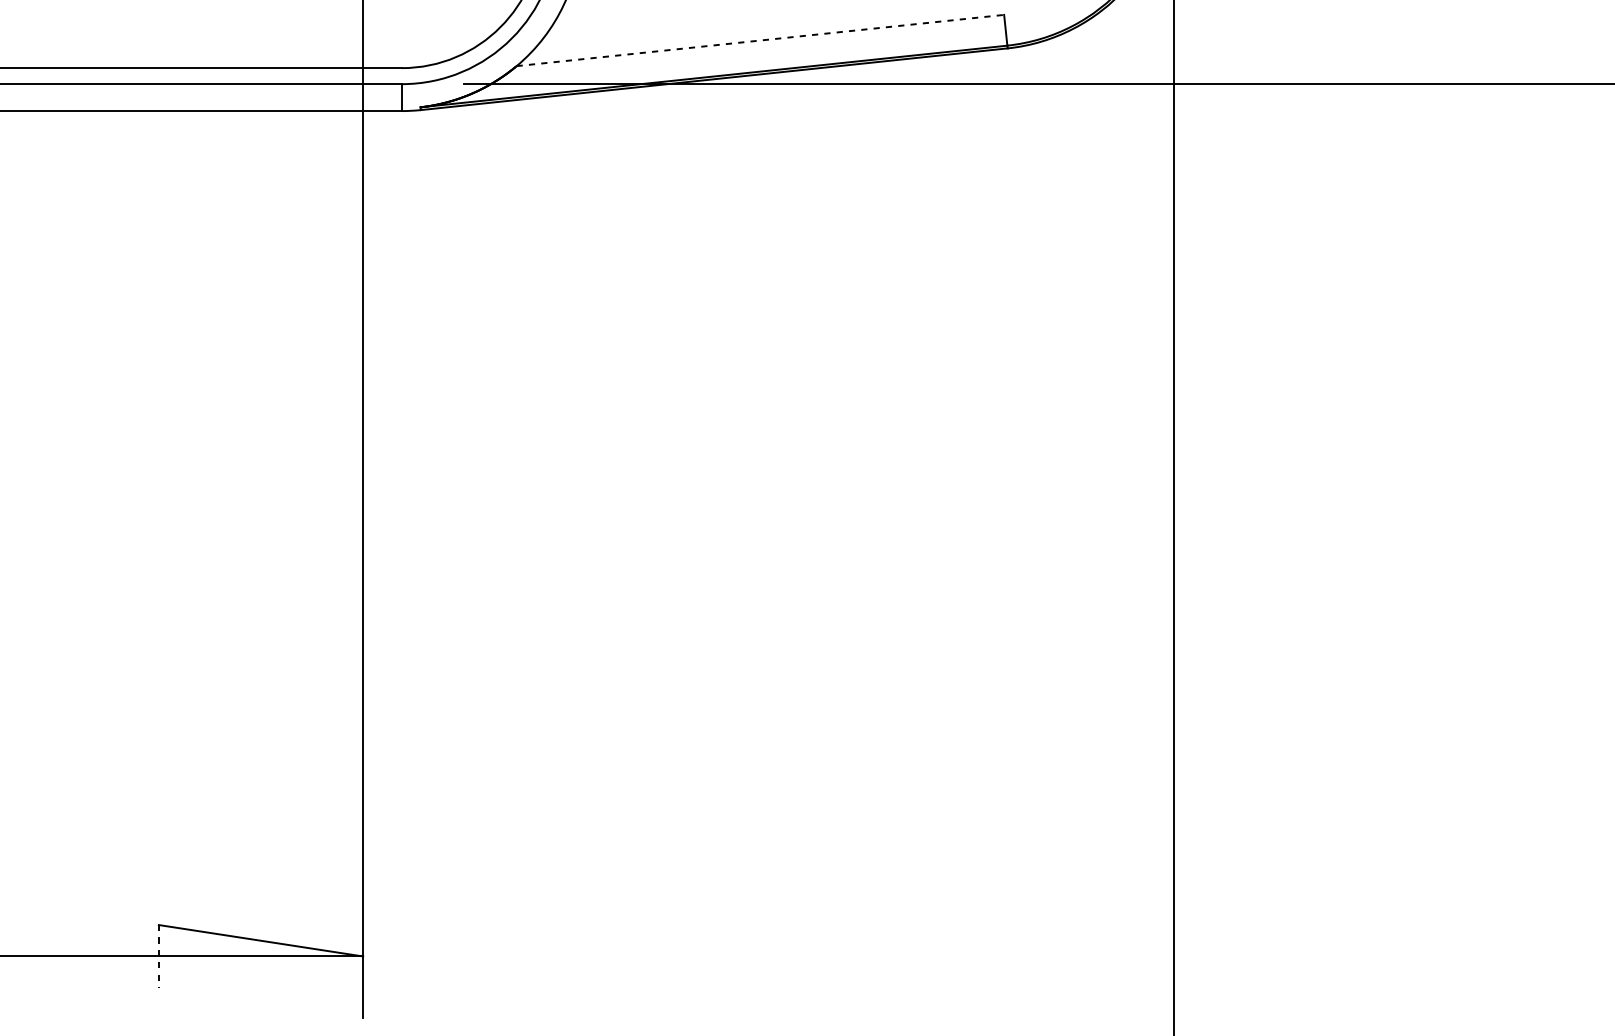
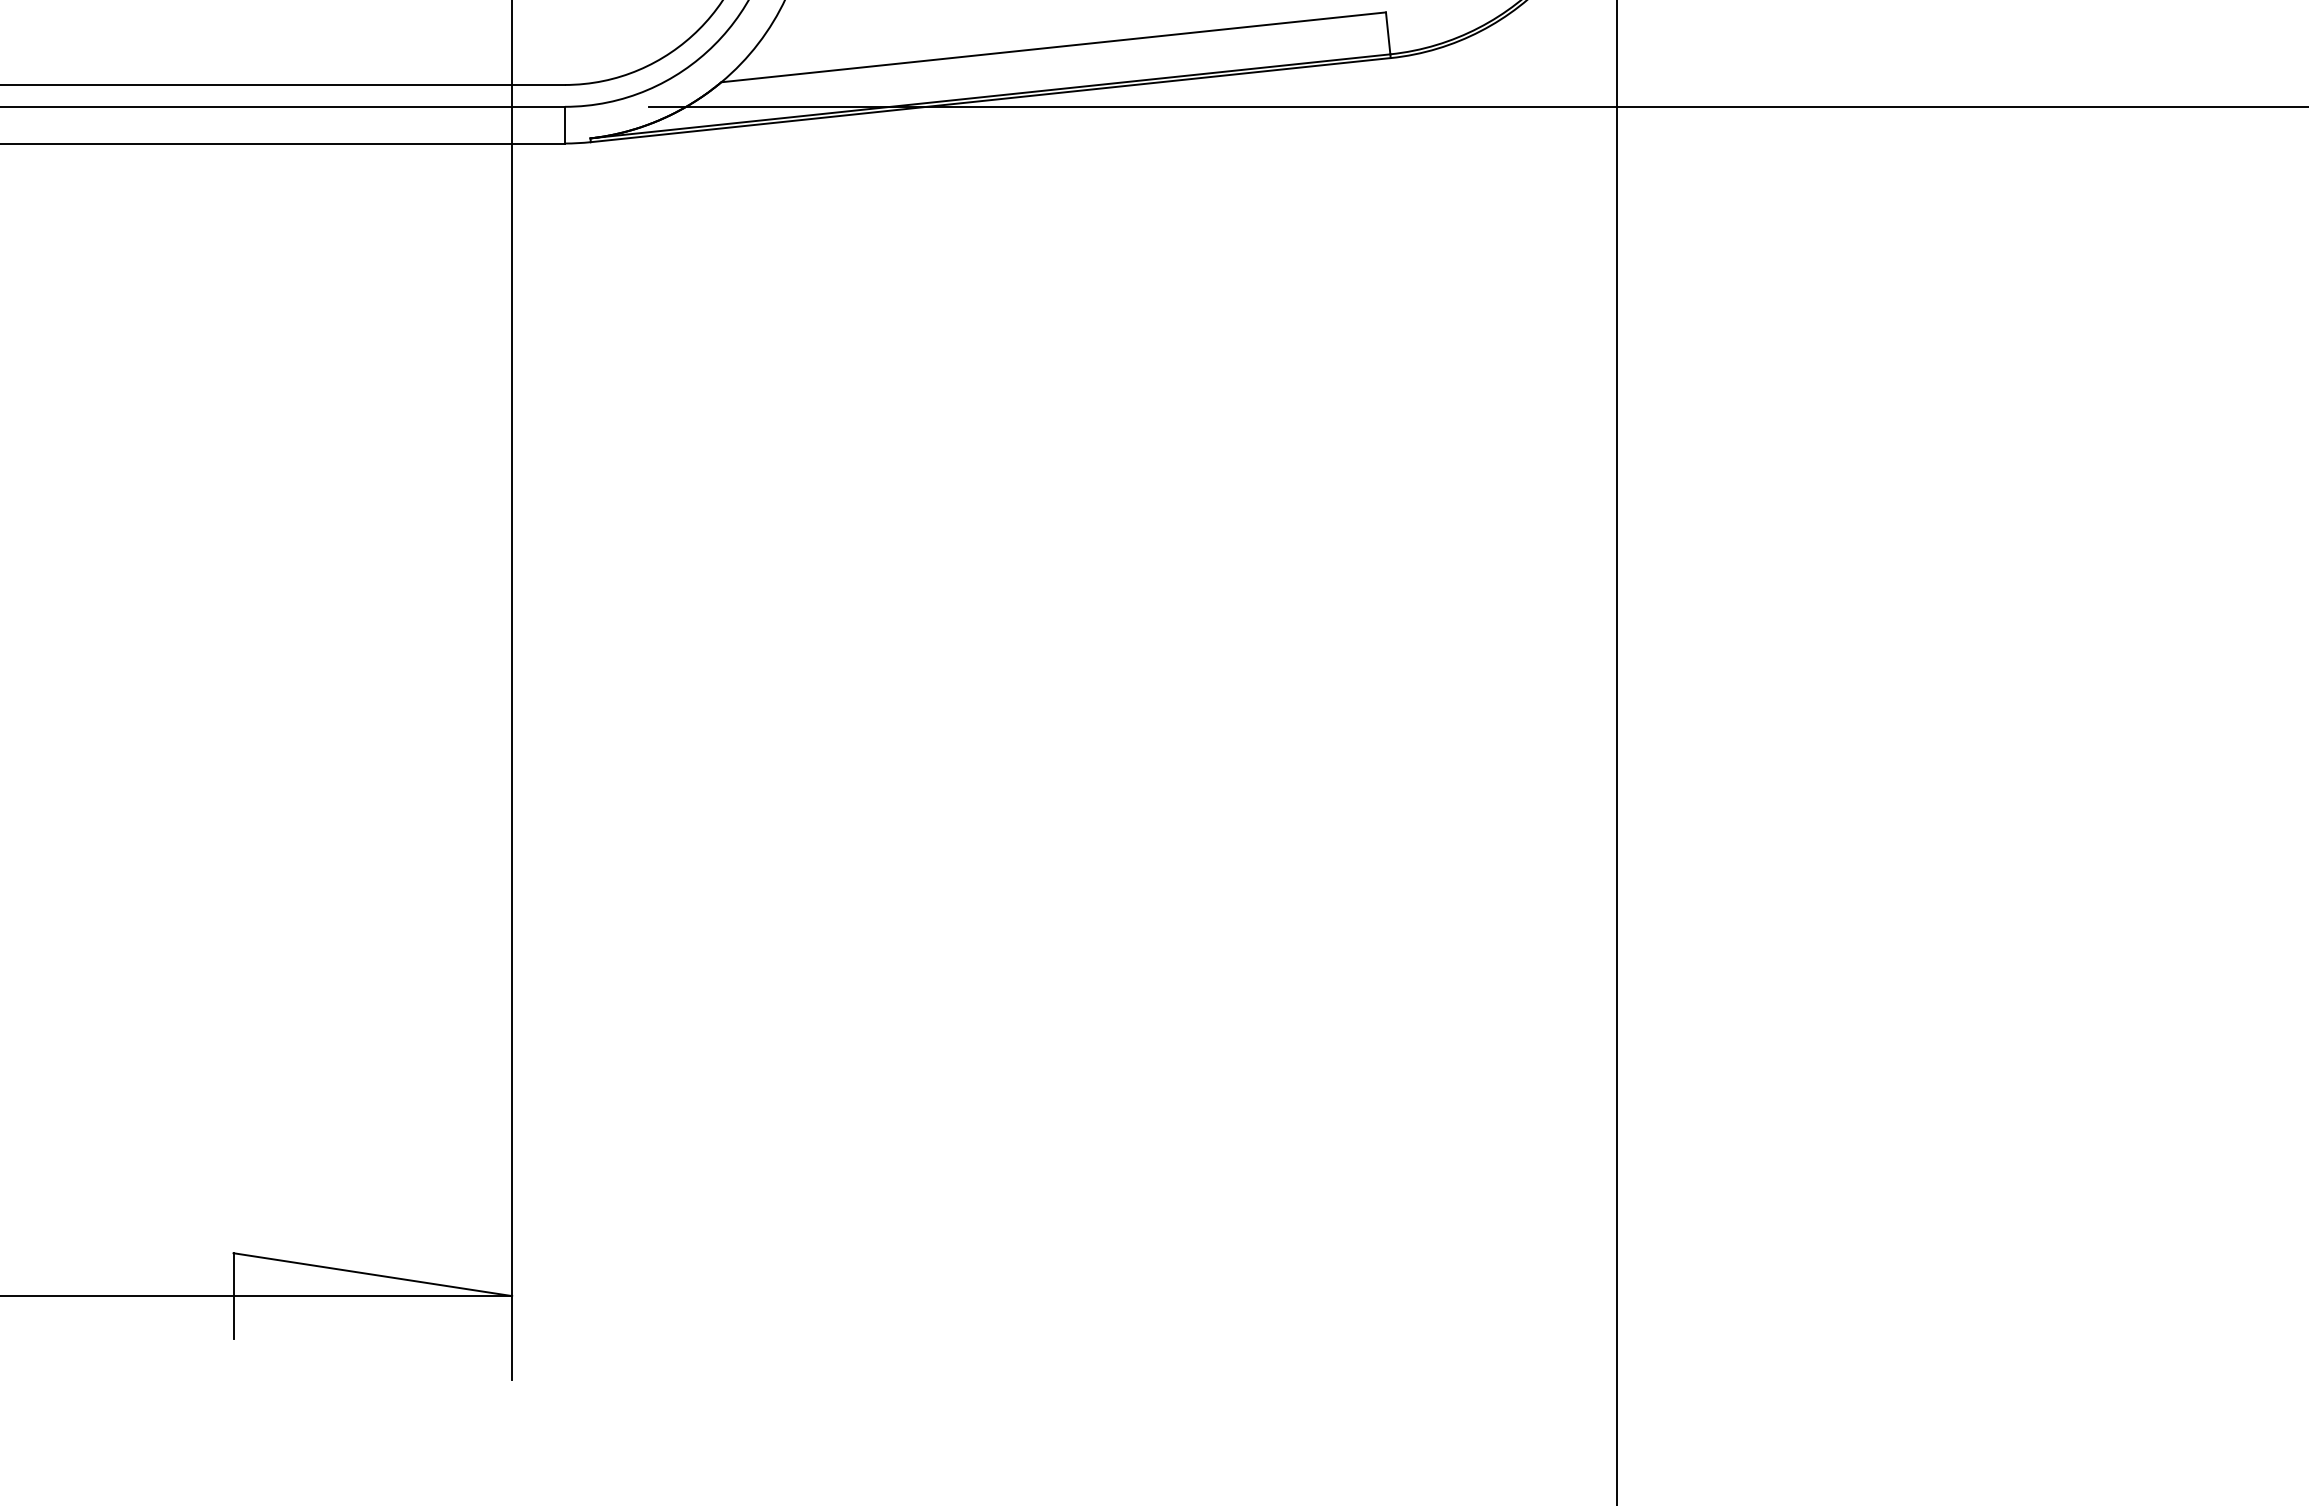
line: (761, 40) -> (1054, 47), dashed -> solid
line: (158, 956) -> (233, 1296), dashed -> solid

